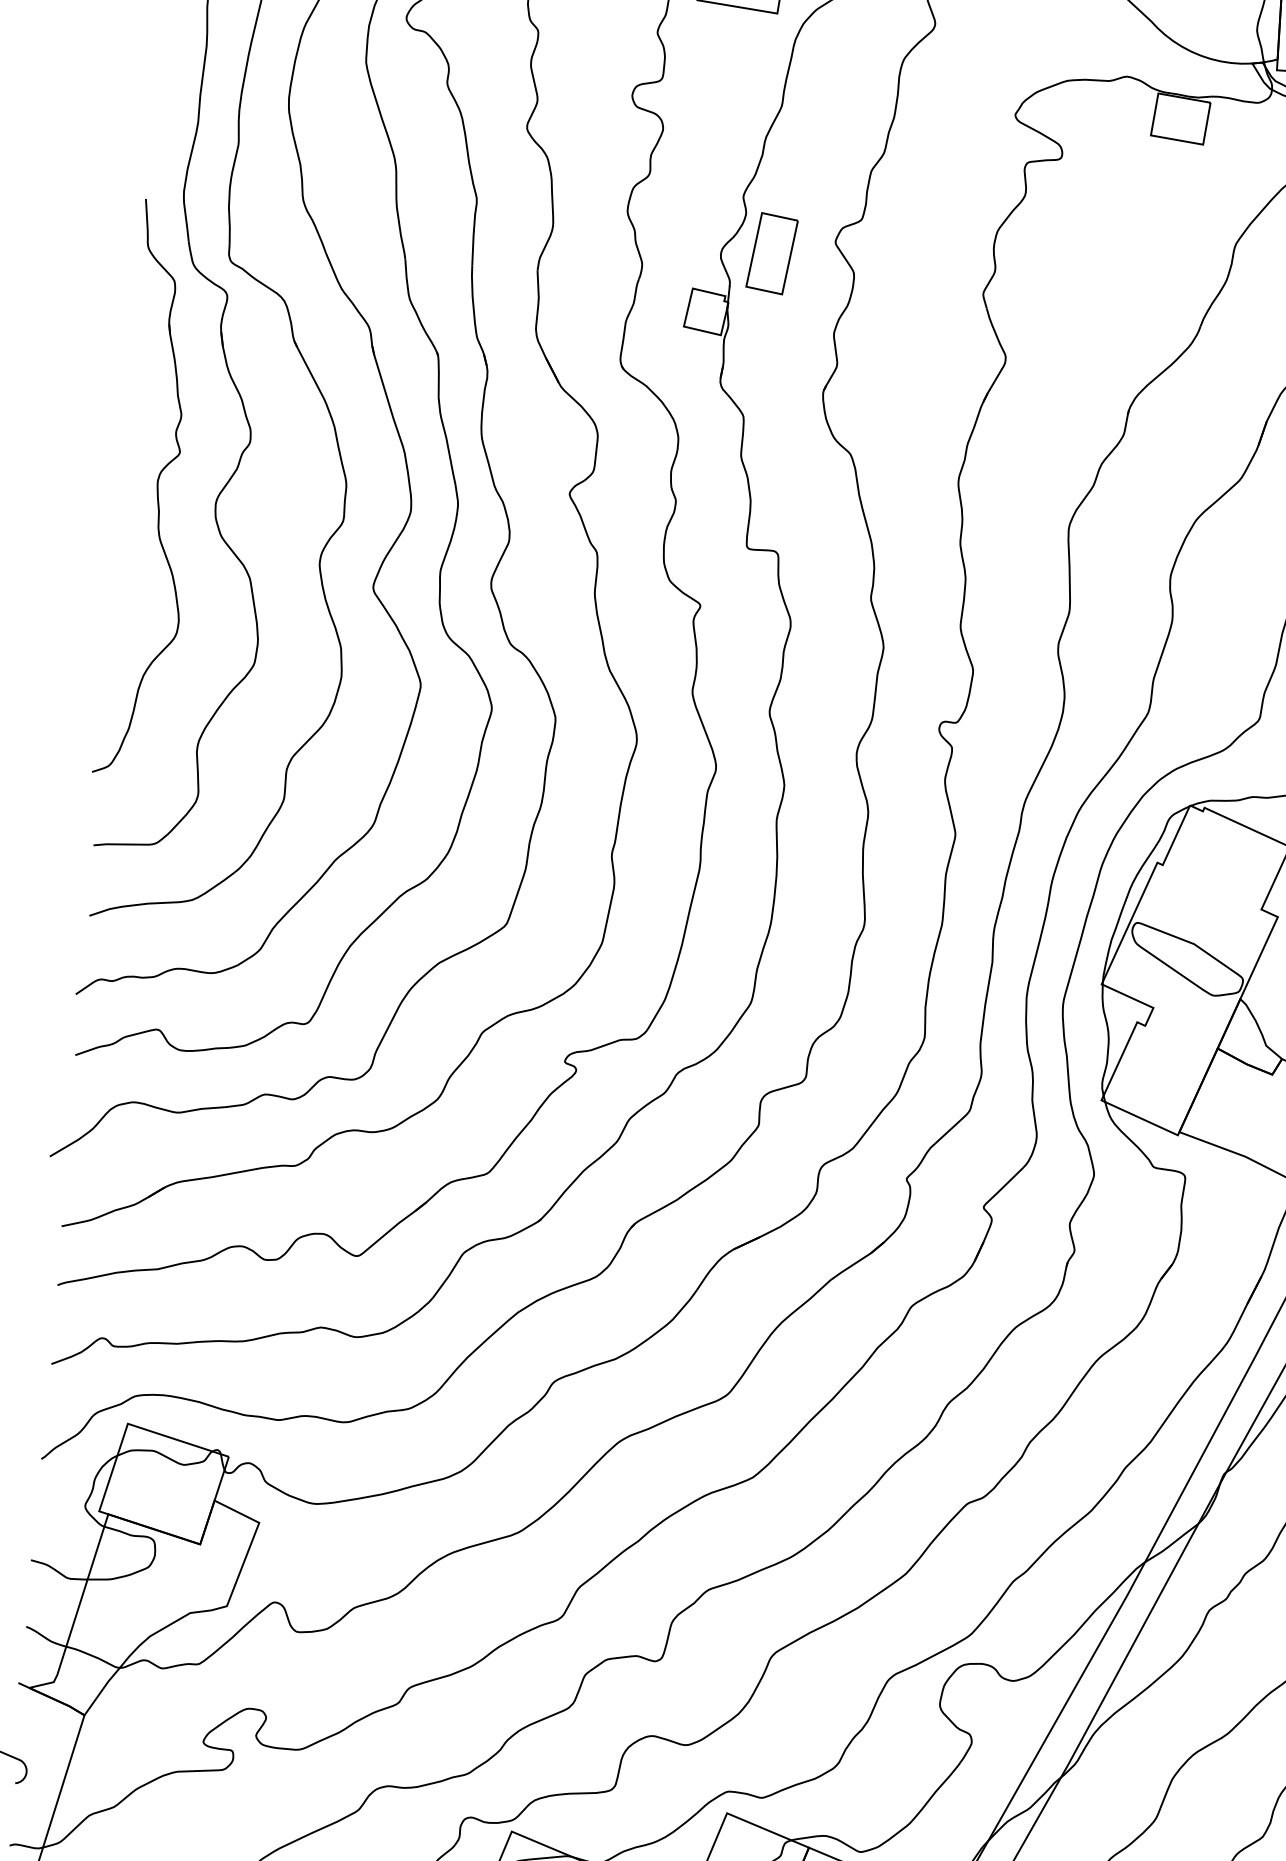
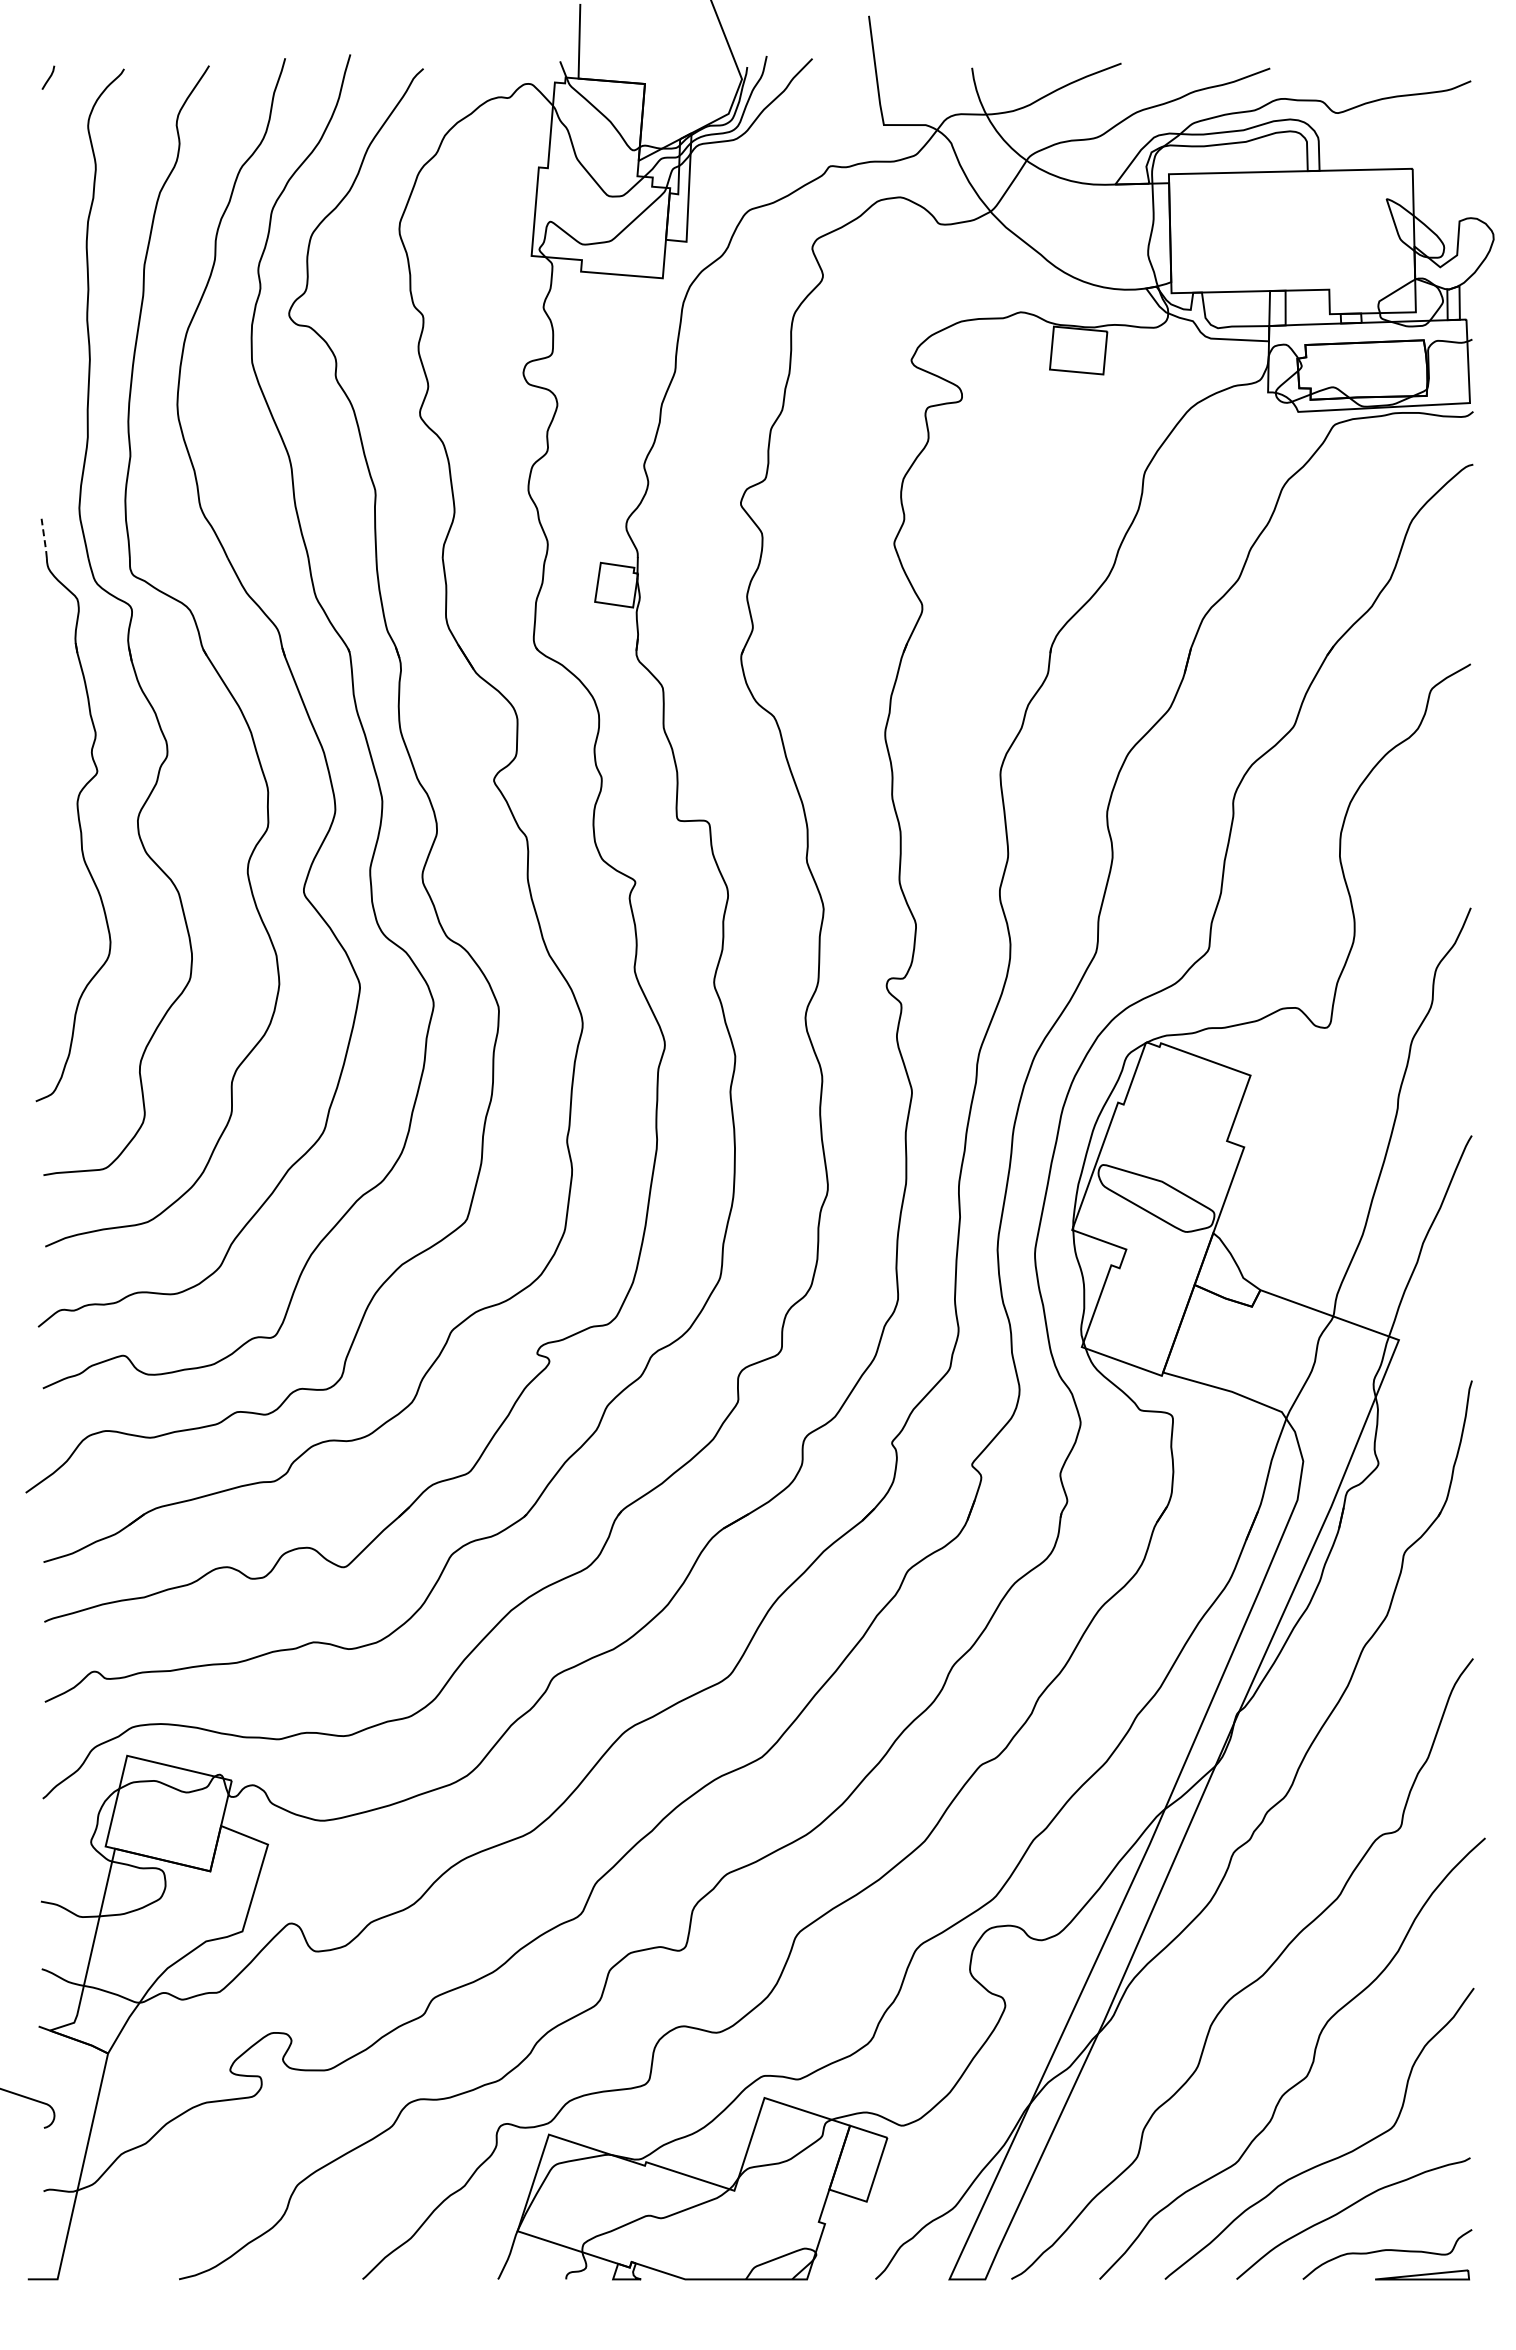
line: (147, 219) -> (44, 539), solid -> dashed
part: (771, 253) -> (677, 520), removed

